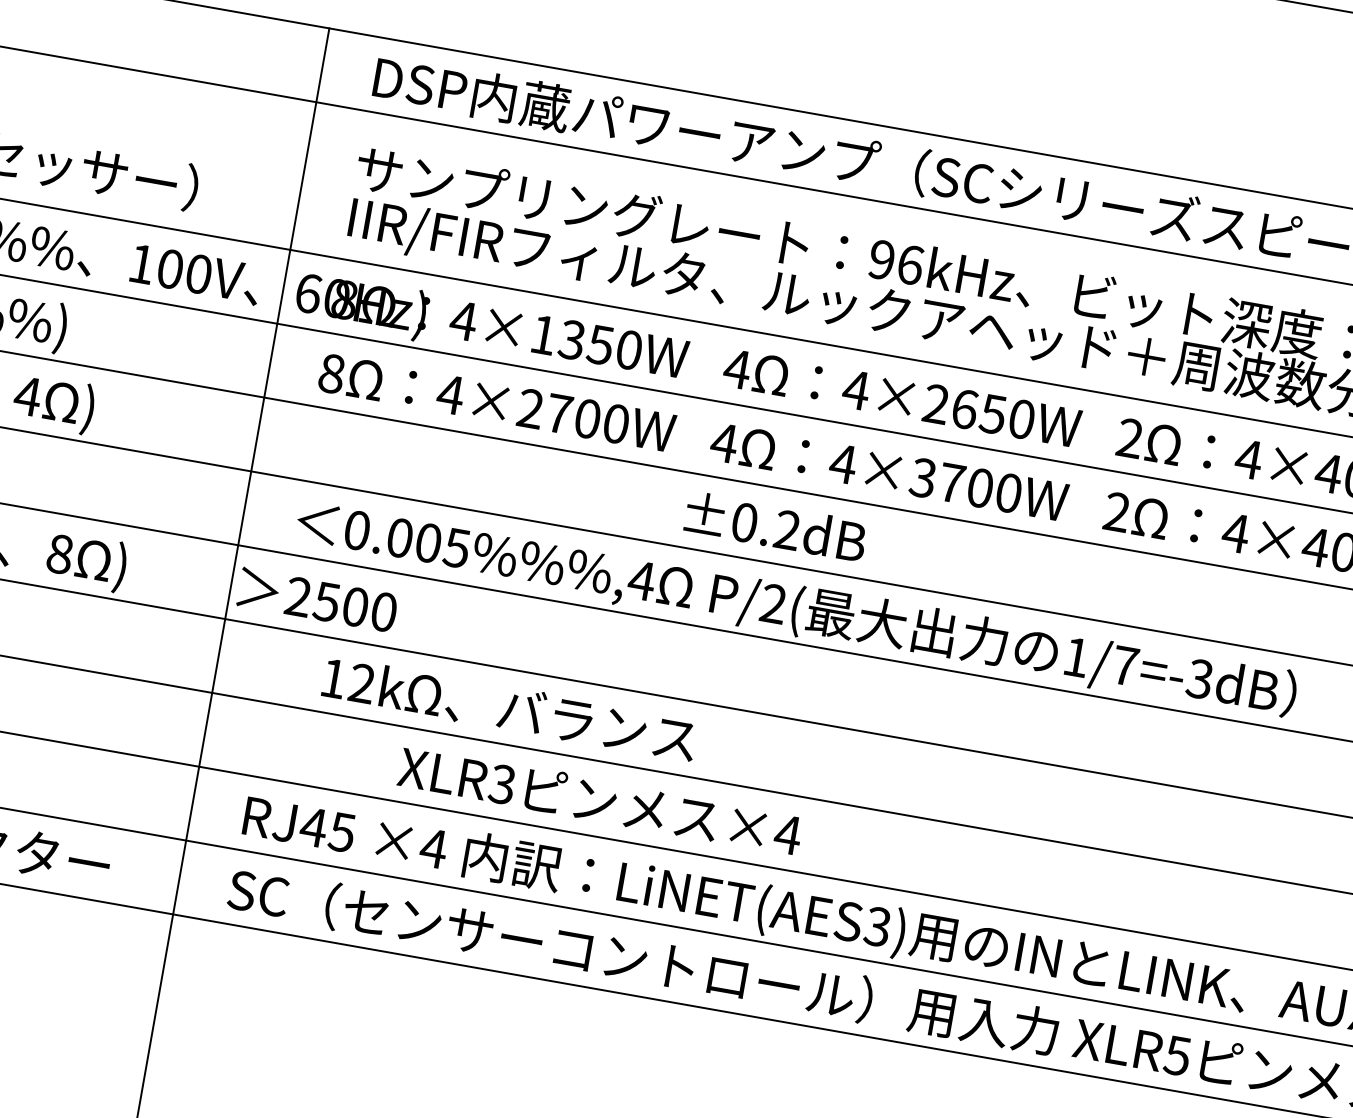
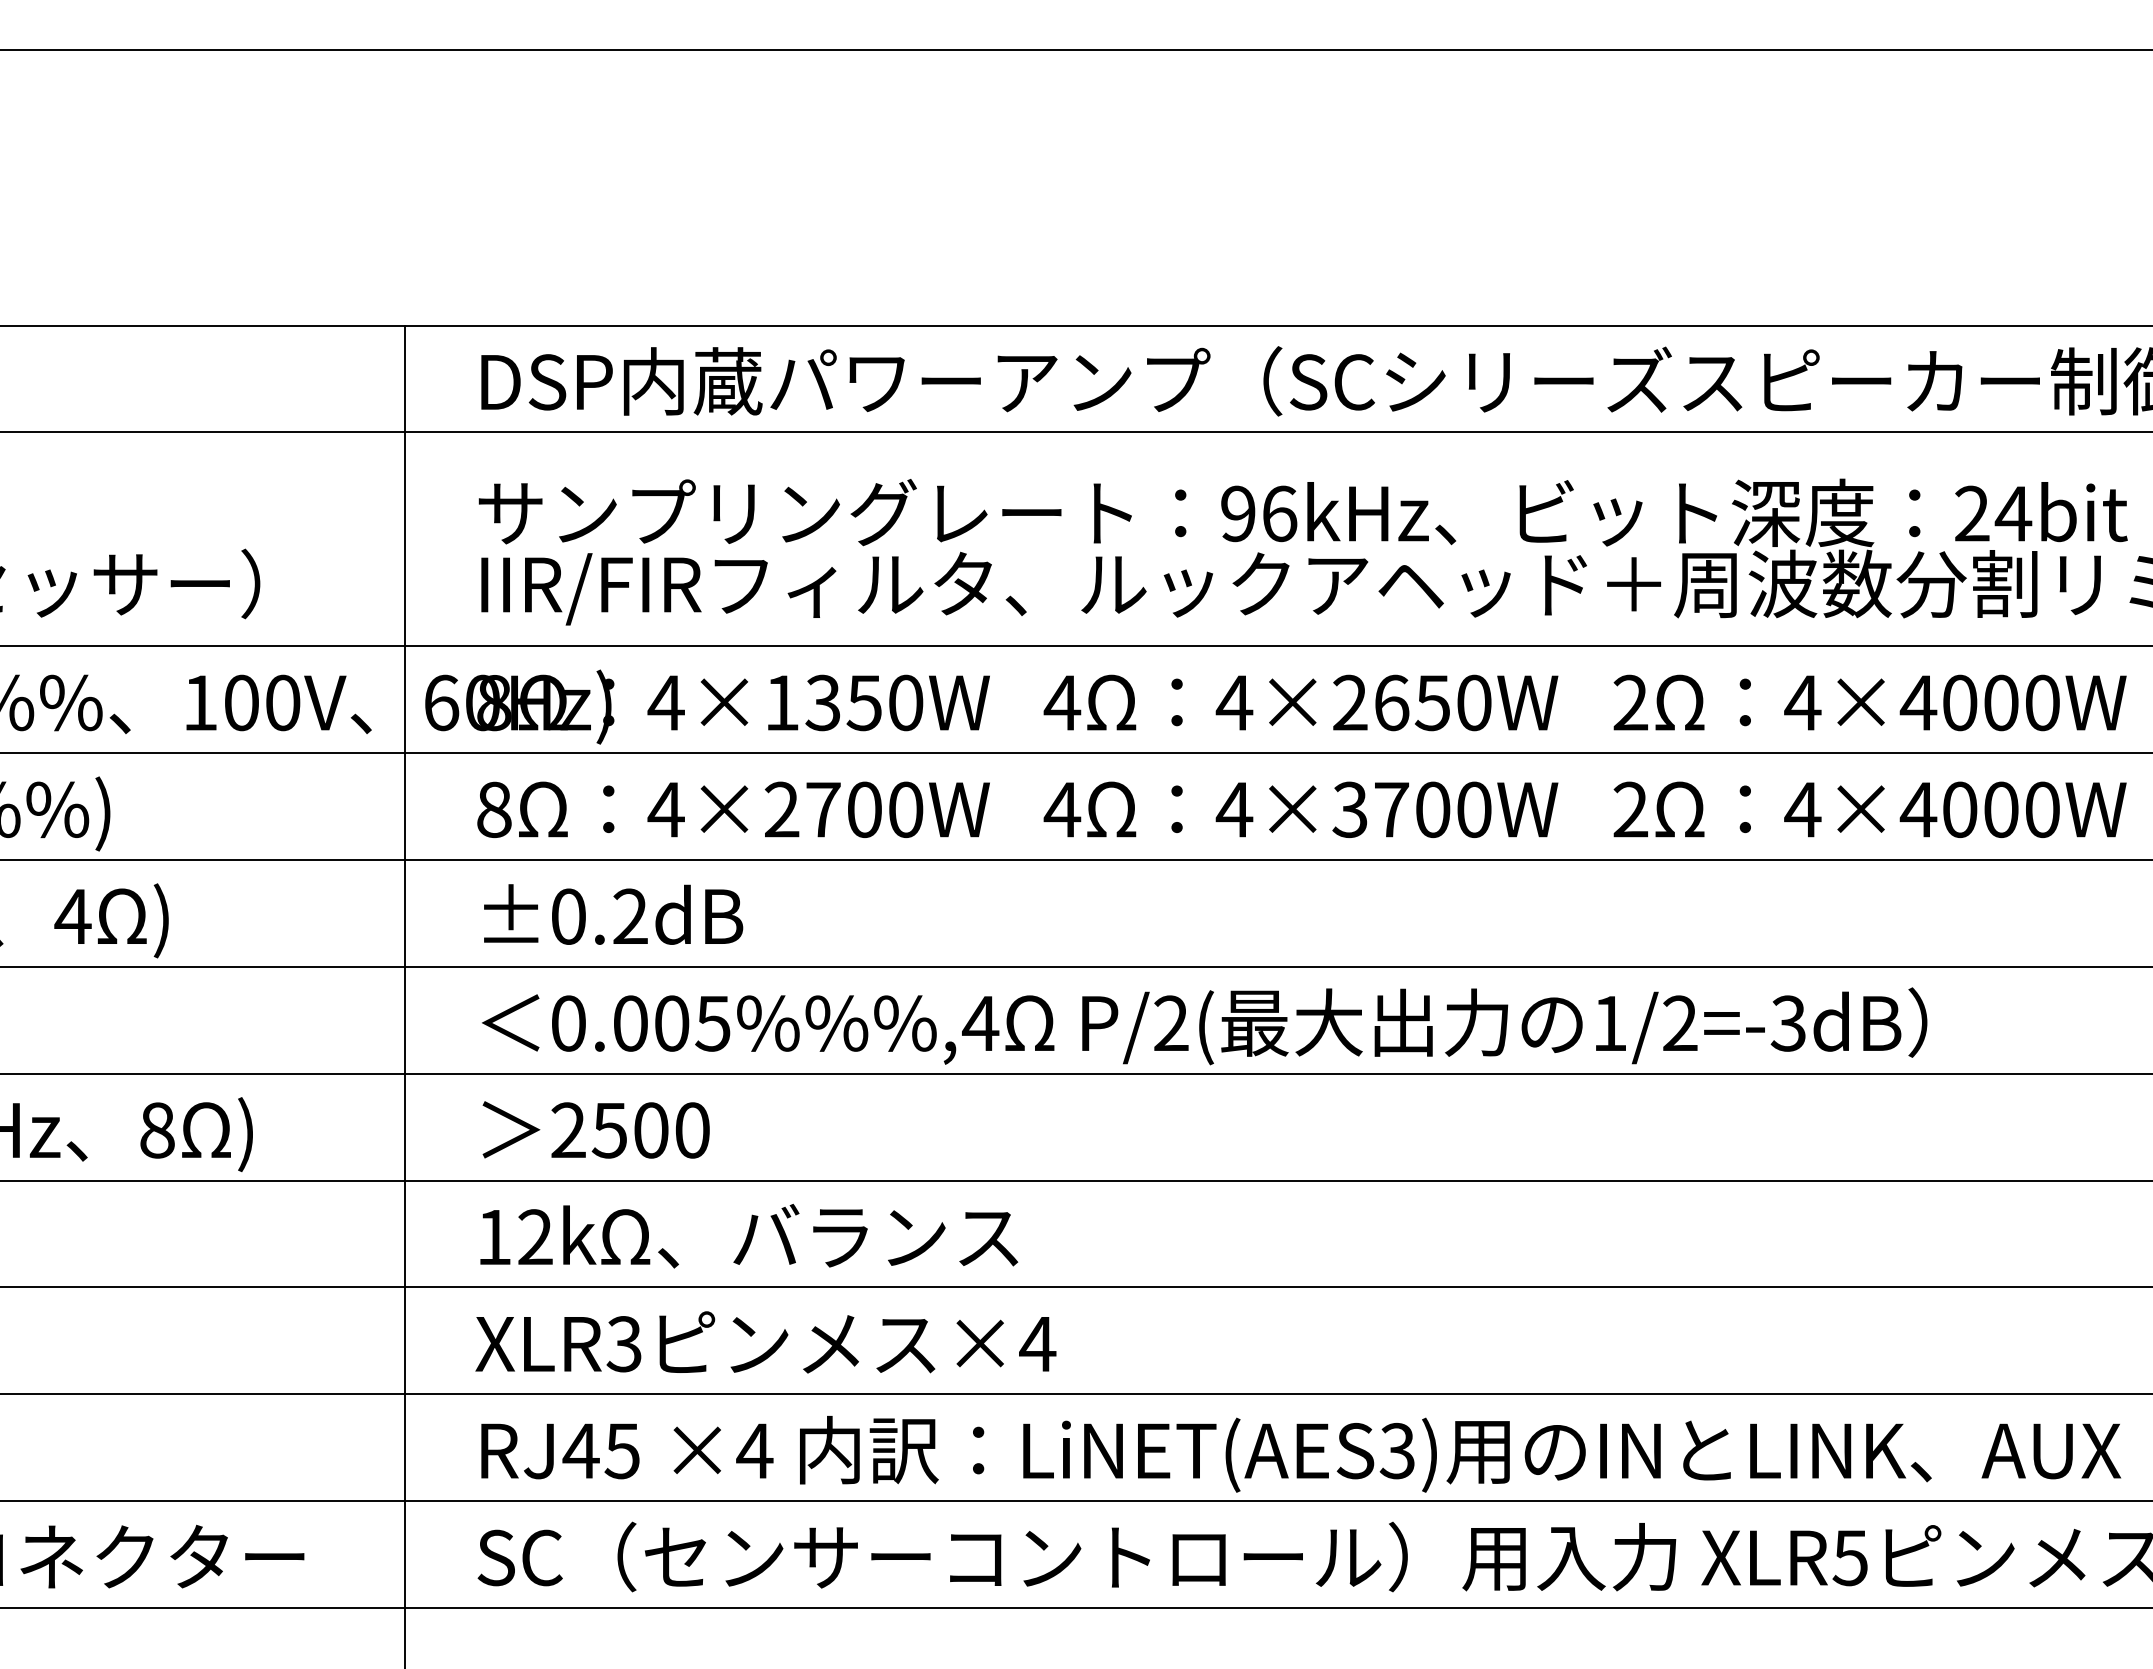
text: (775, 526) -> (613, 914), moved
text: (317, 599) -> (595, 1129), moved
text: (1125, 665) -> (1680, 1022), 1/7=-3dB -> 1/2=-3dB
text: (510, 708) -> (749, 1235), moved
text: (600, 800) -> (765, 1342), moved

